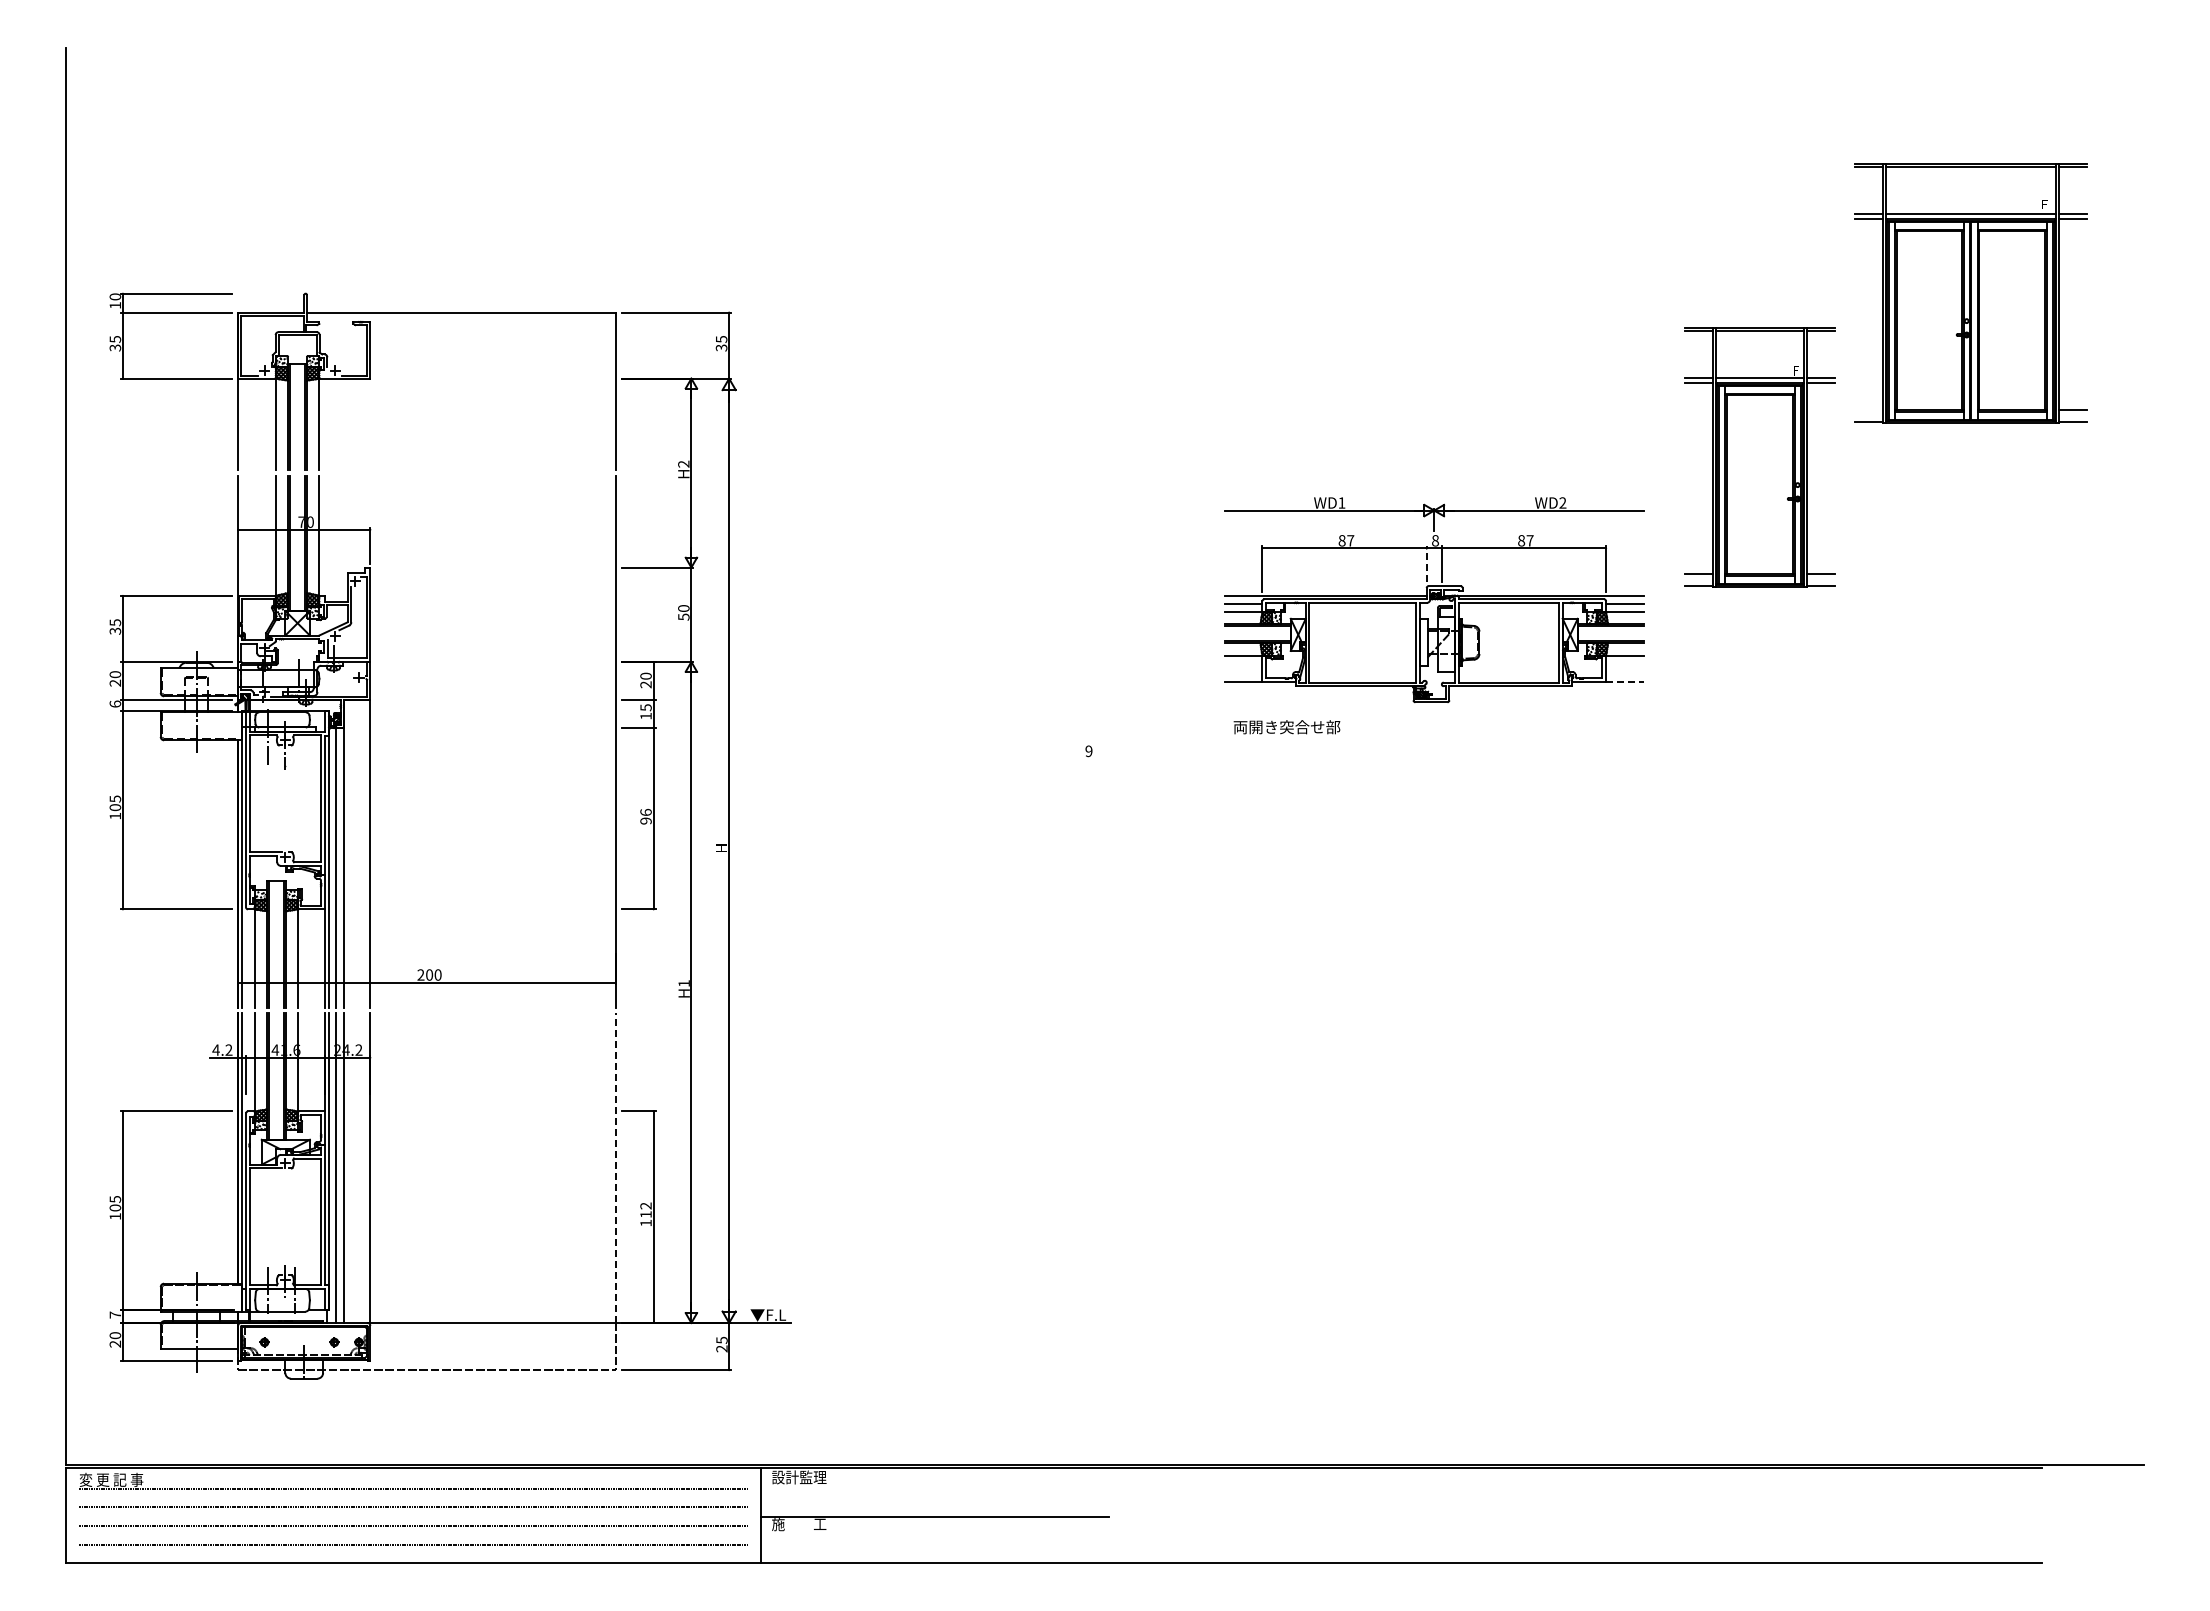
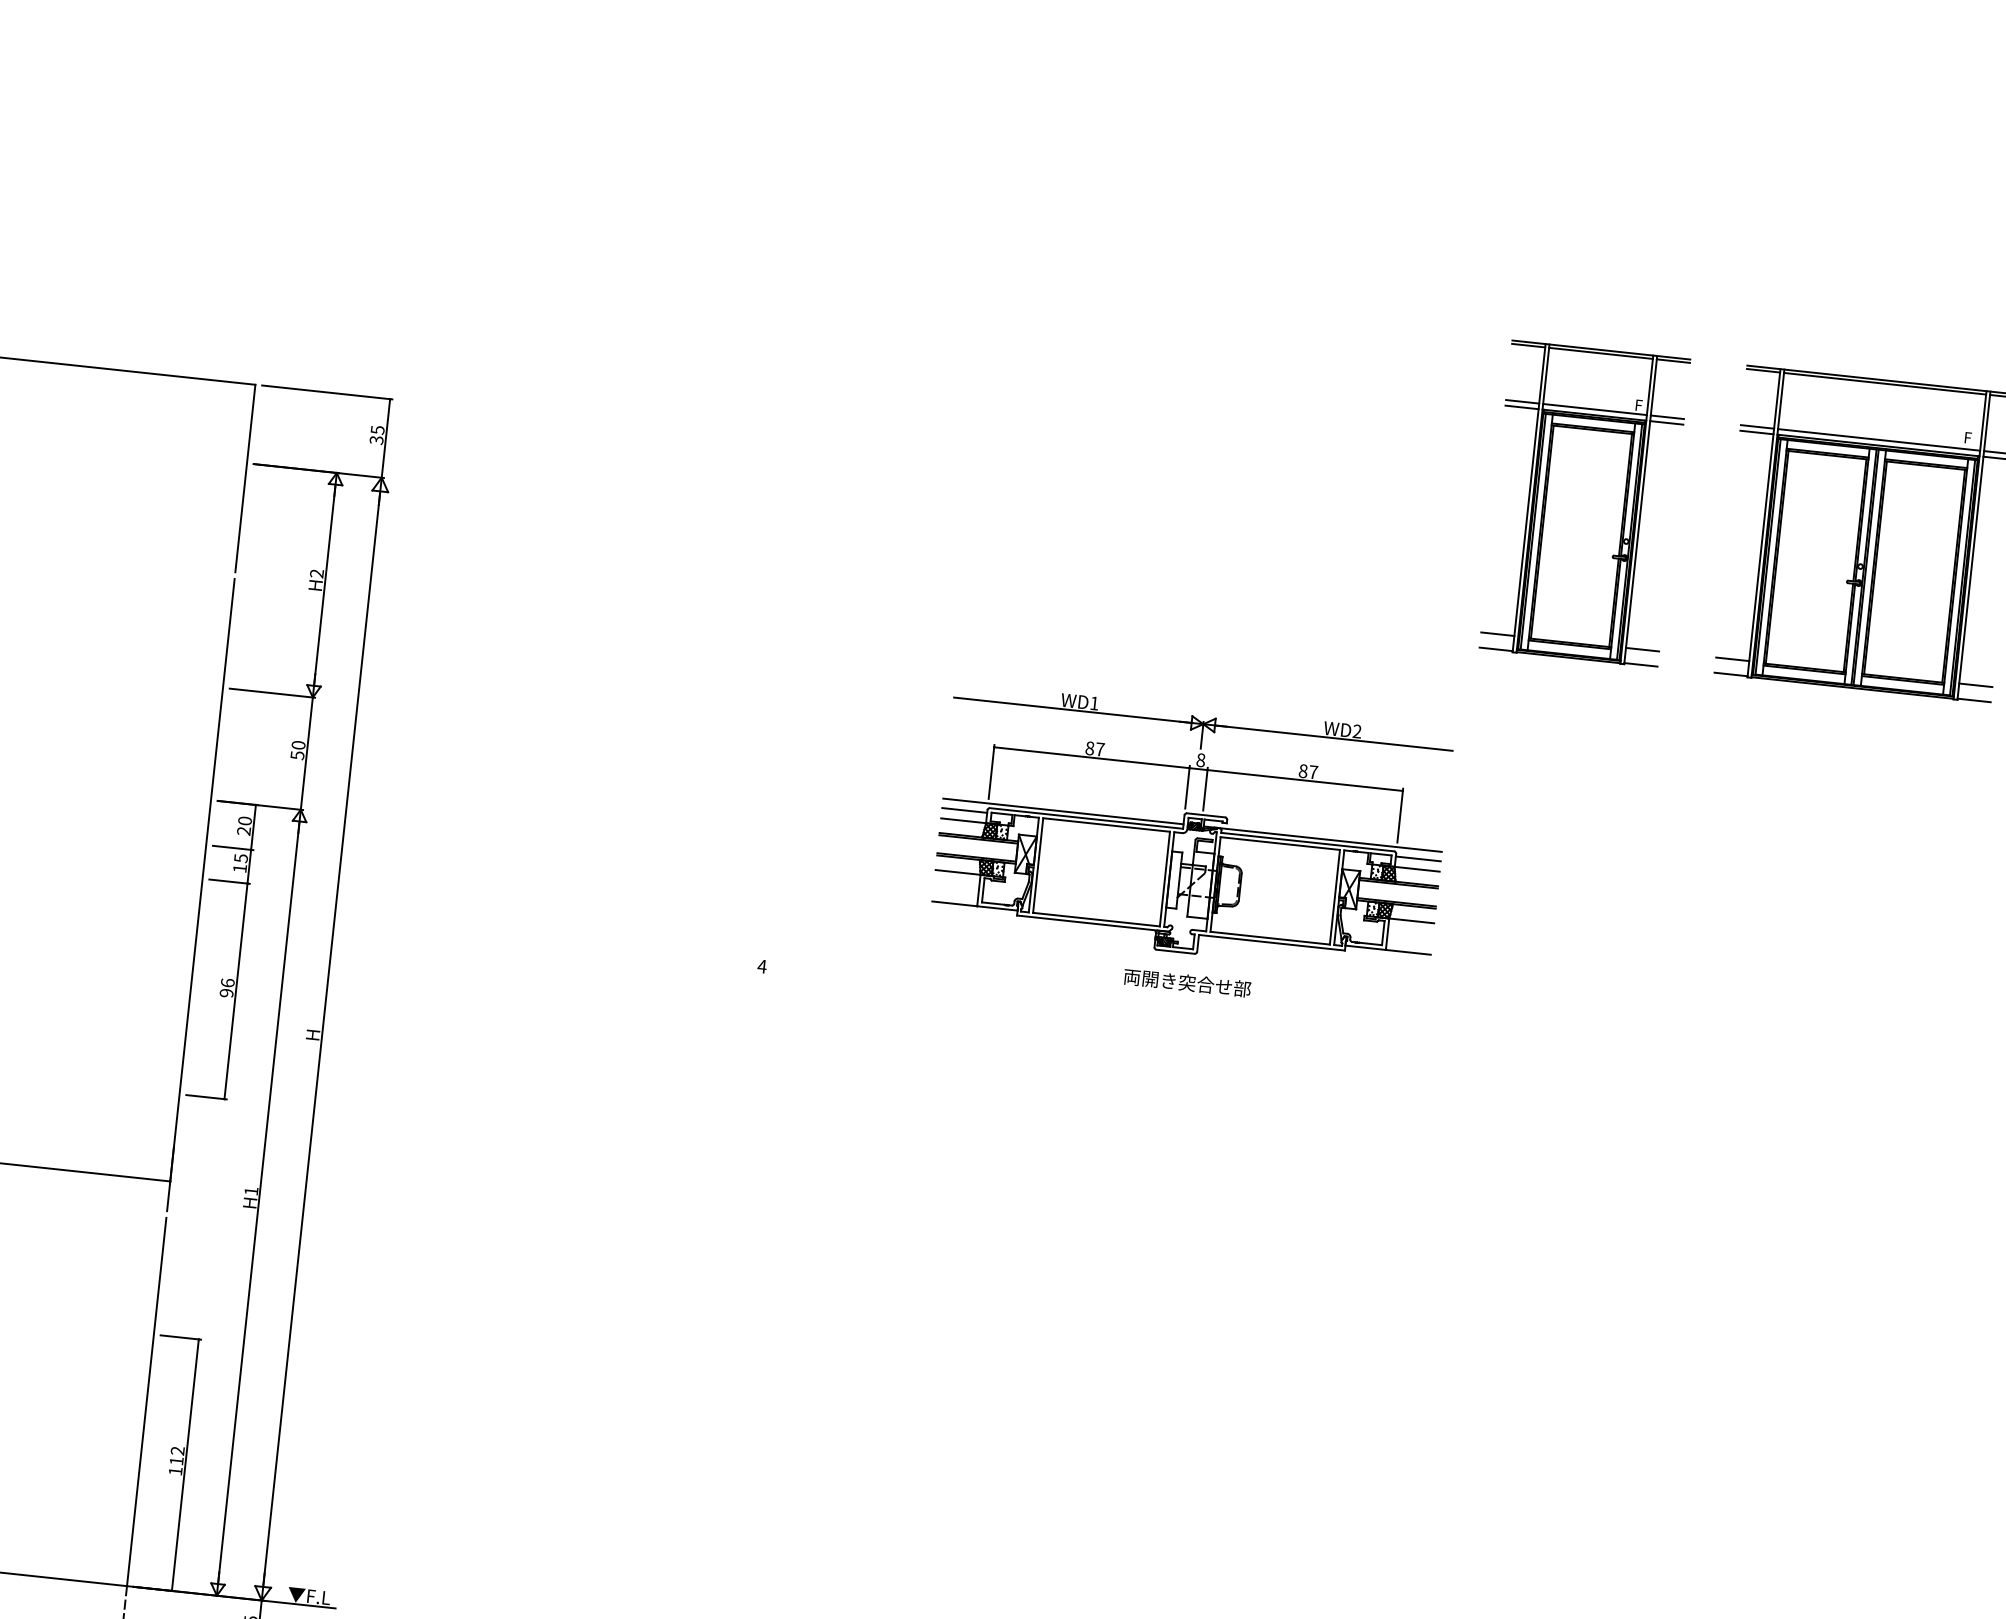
line: (1868, 409) -> (1732, 659), added
part: (1759, 457) -> (1584, 503), moved
line: (1426, 564) -> (1187, 787), dashed -> solid
line: (1625, 682) -> (1408, 952), dashed -> solid
text: (1286, 727) -> (1186, 983), moved
text: (1088, 751) -> (761, 966), 9 -> 4
line: (615, 1168) -> (146, 1402), dashed -> solid

